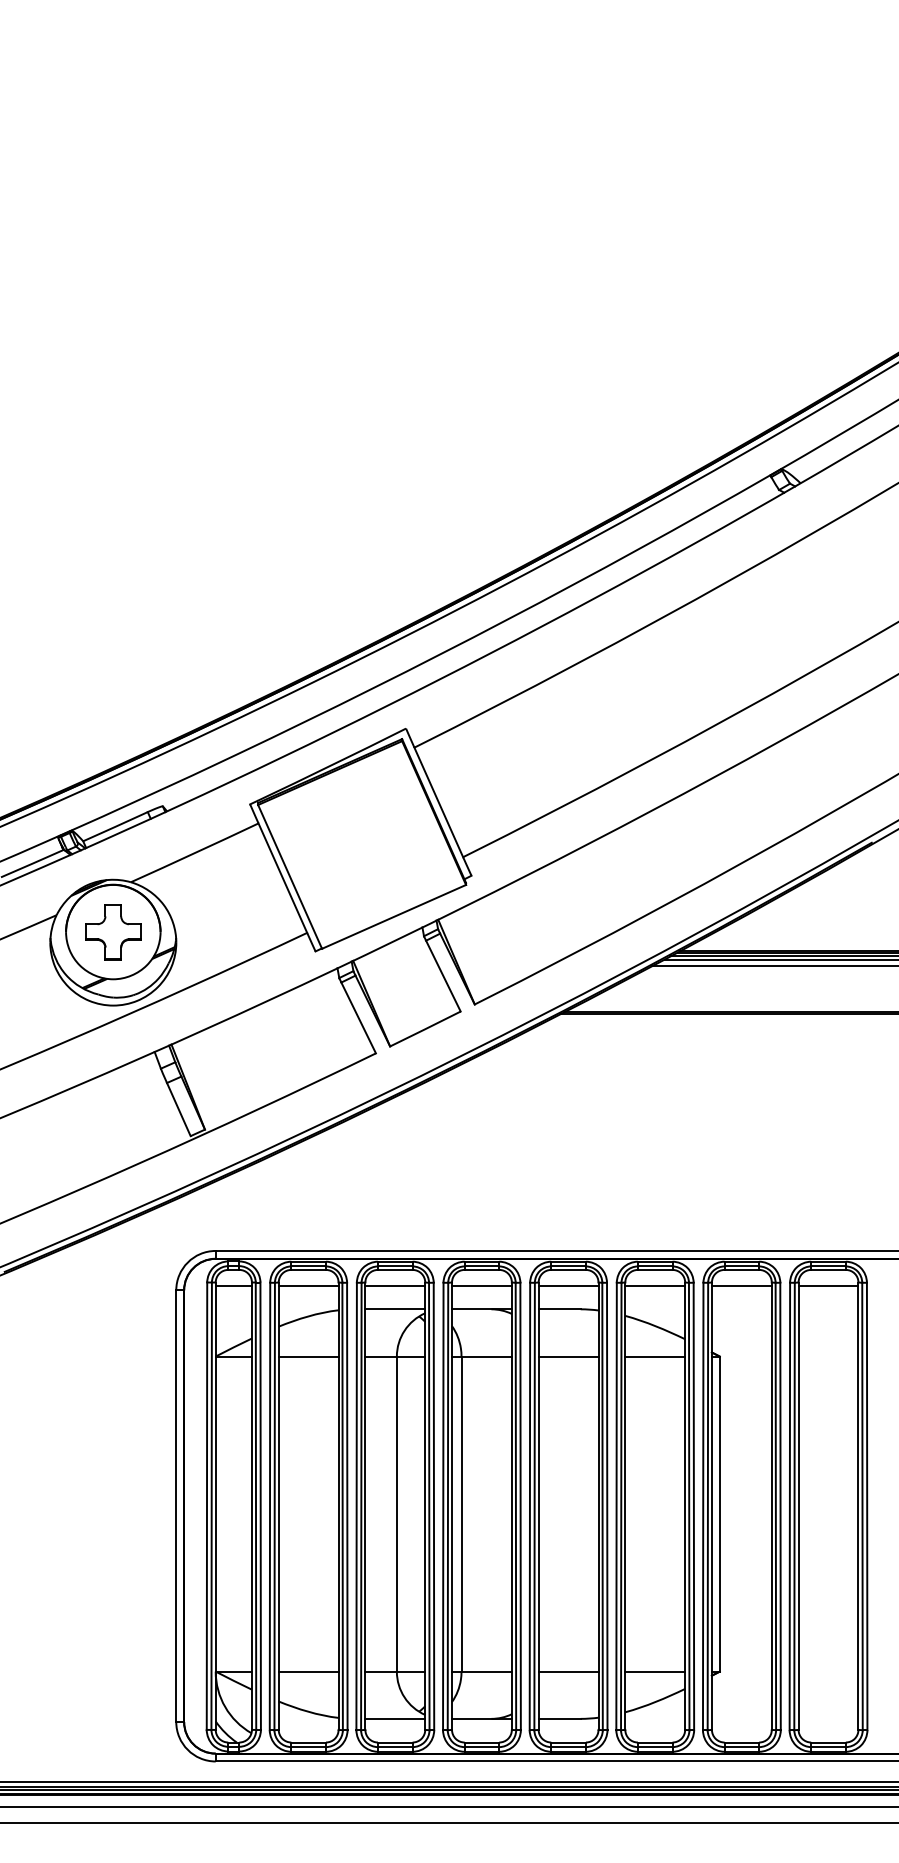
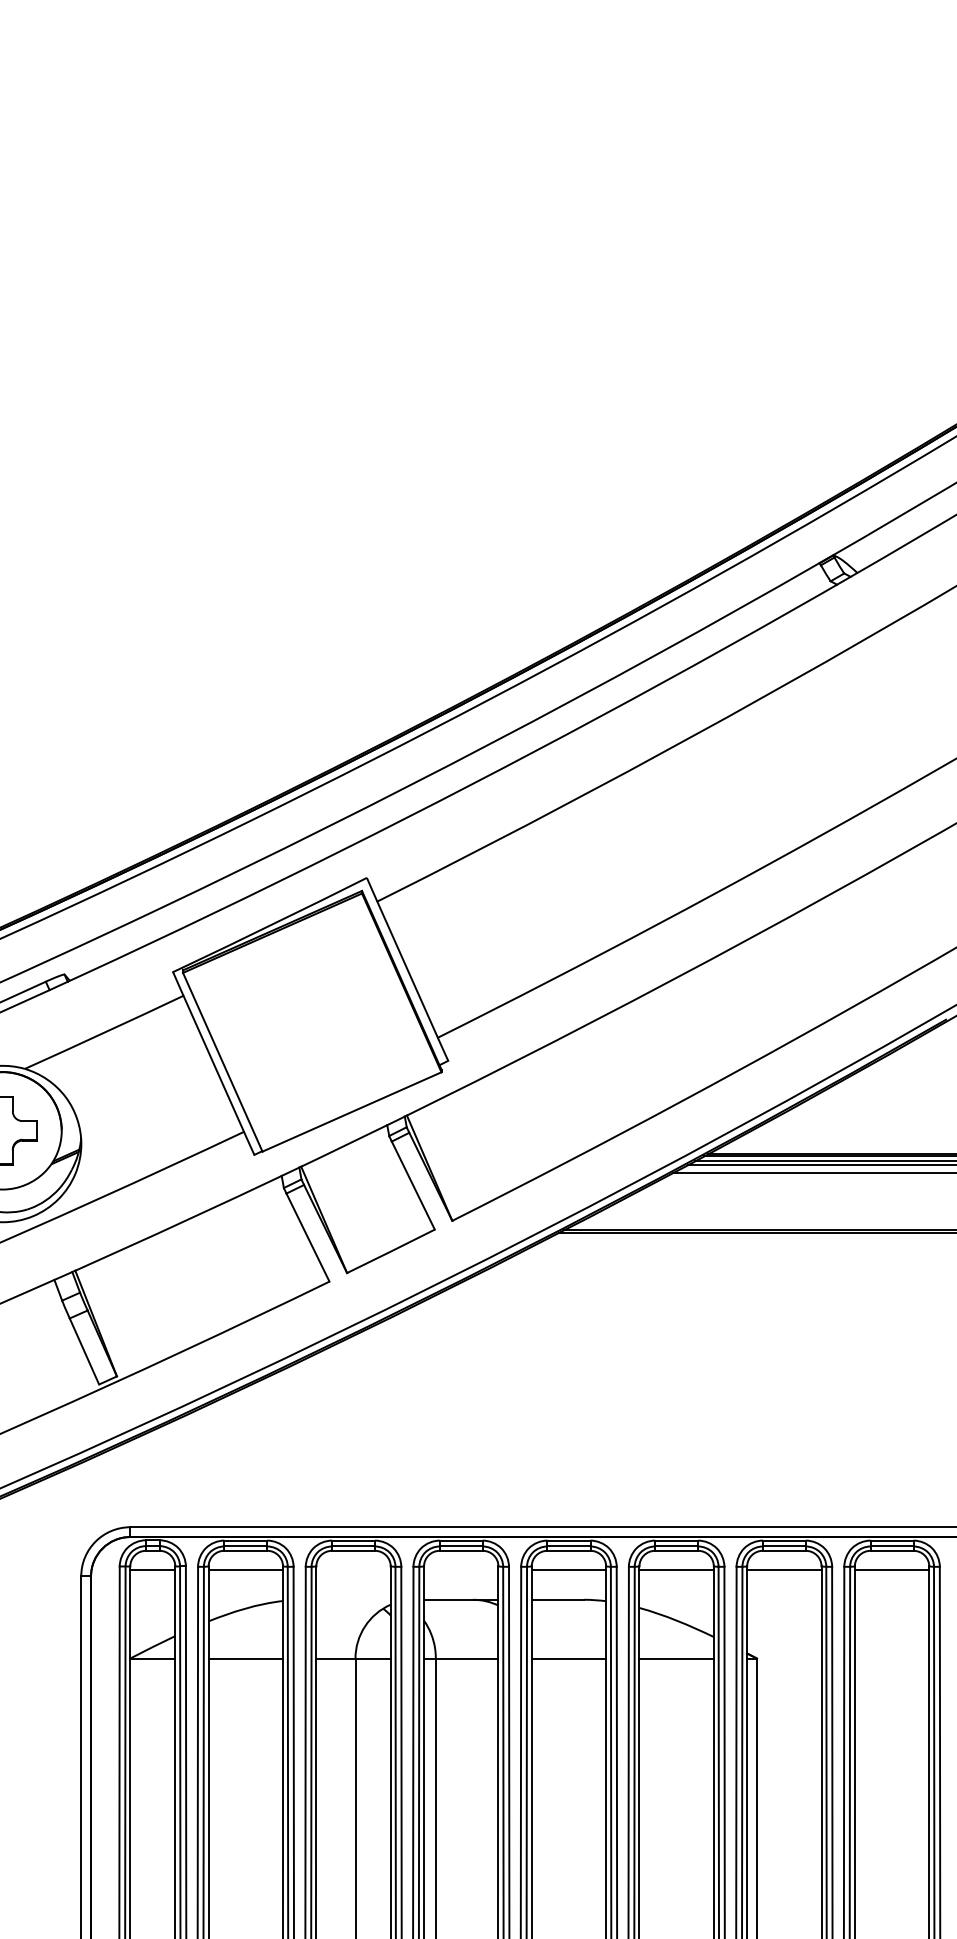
line: (395, 1285) -> (353, 1570), removed
line: (481, 1285) -> (460, 1570), removed
line: (395, 1309) -> (353, 1600), removed

